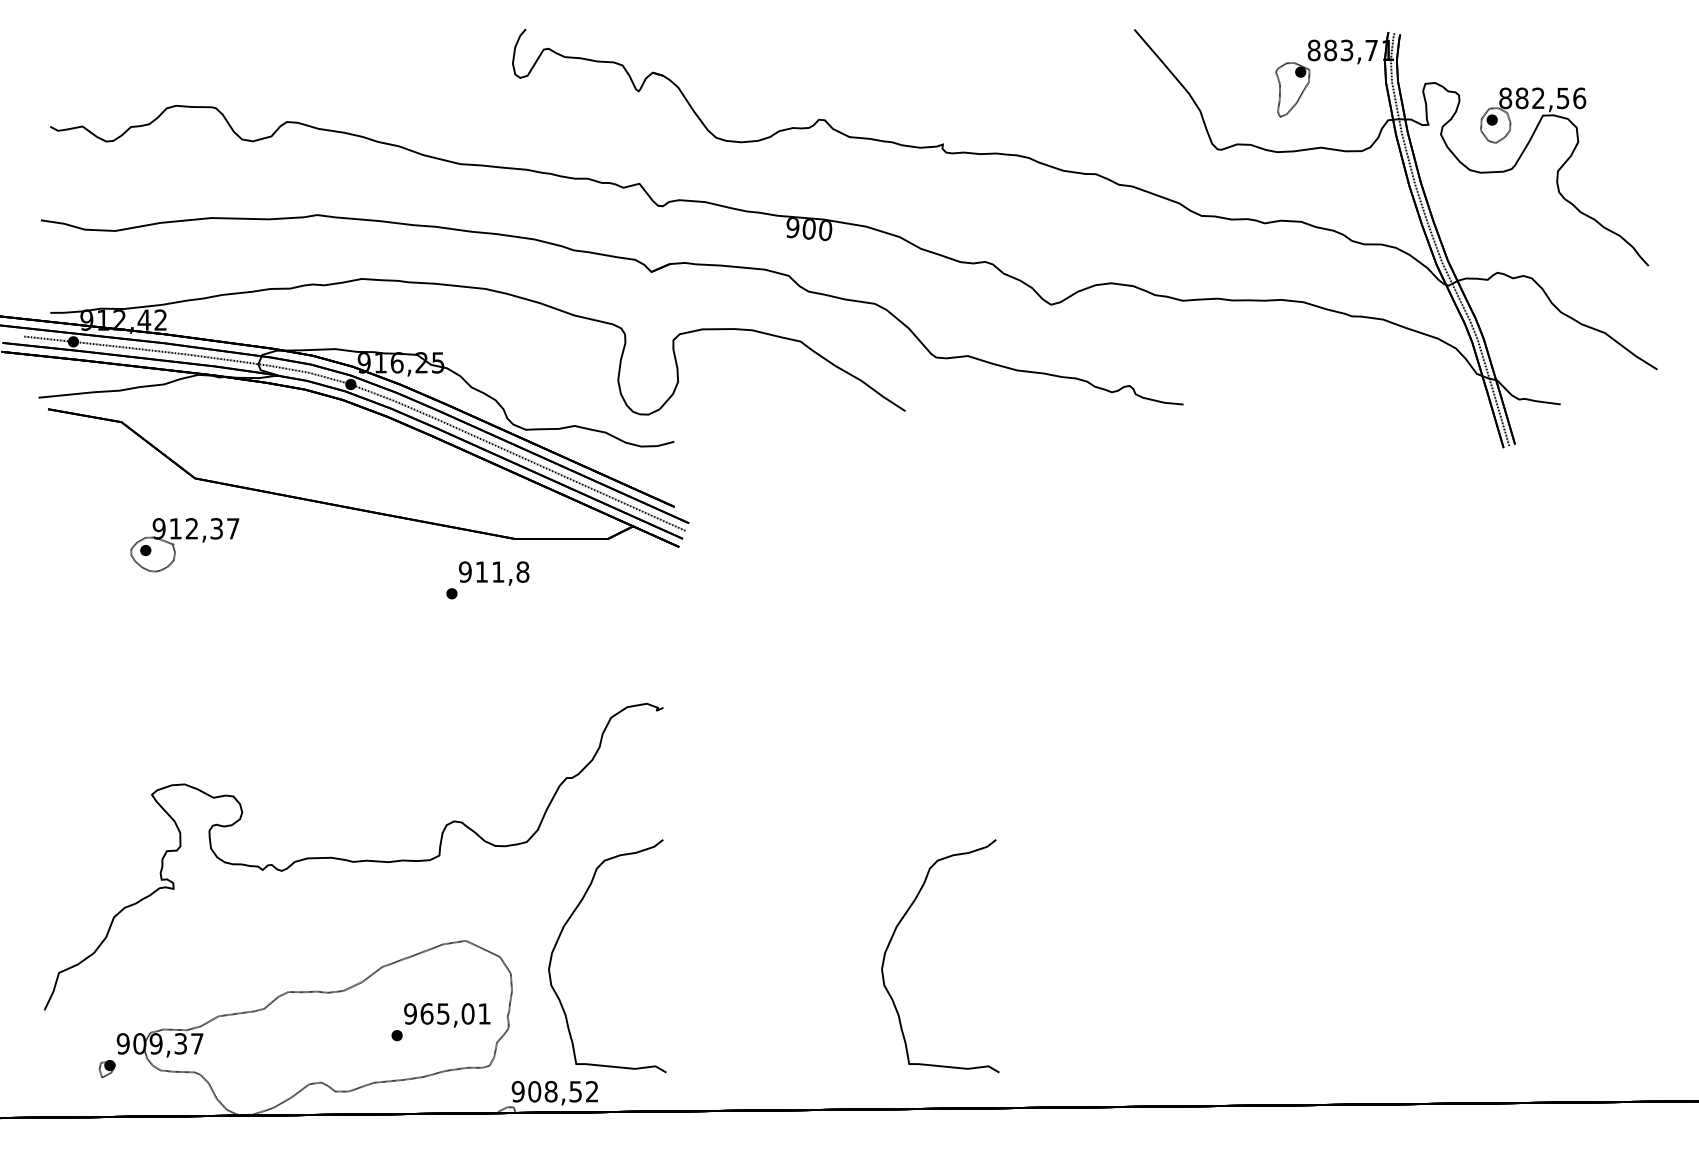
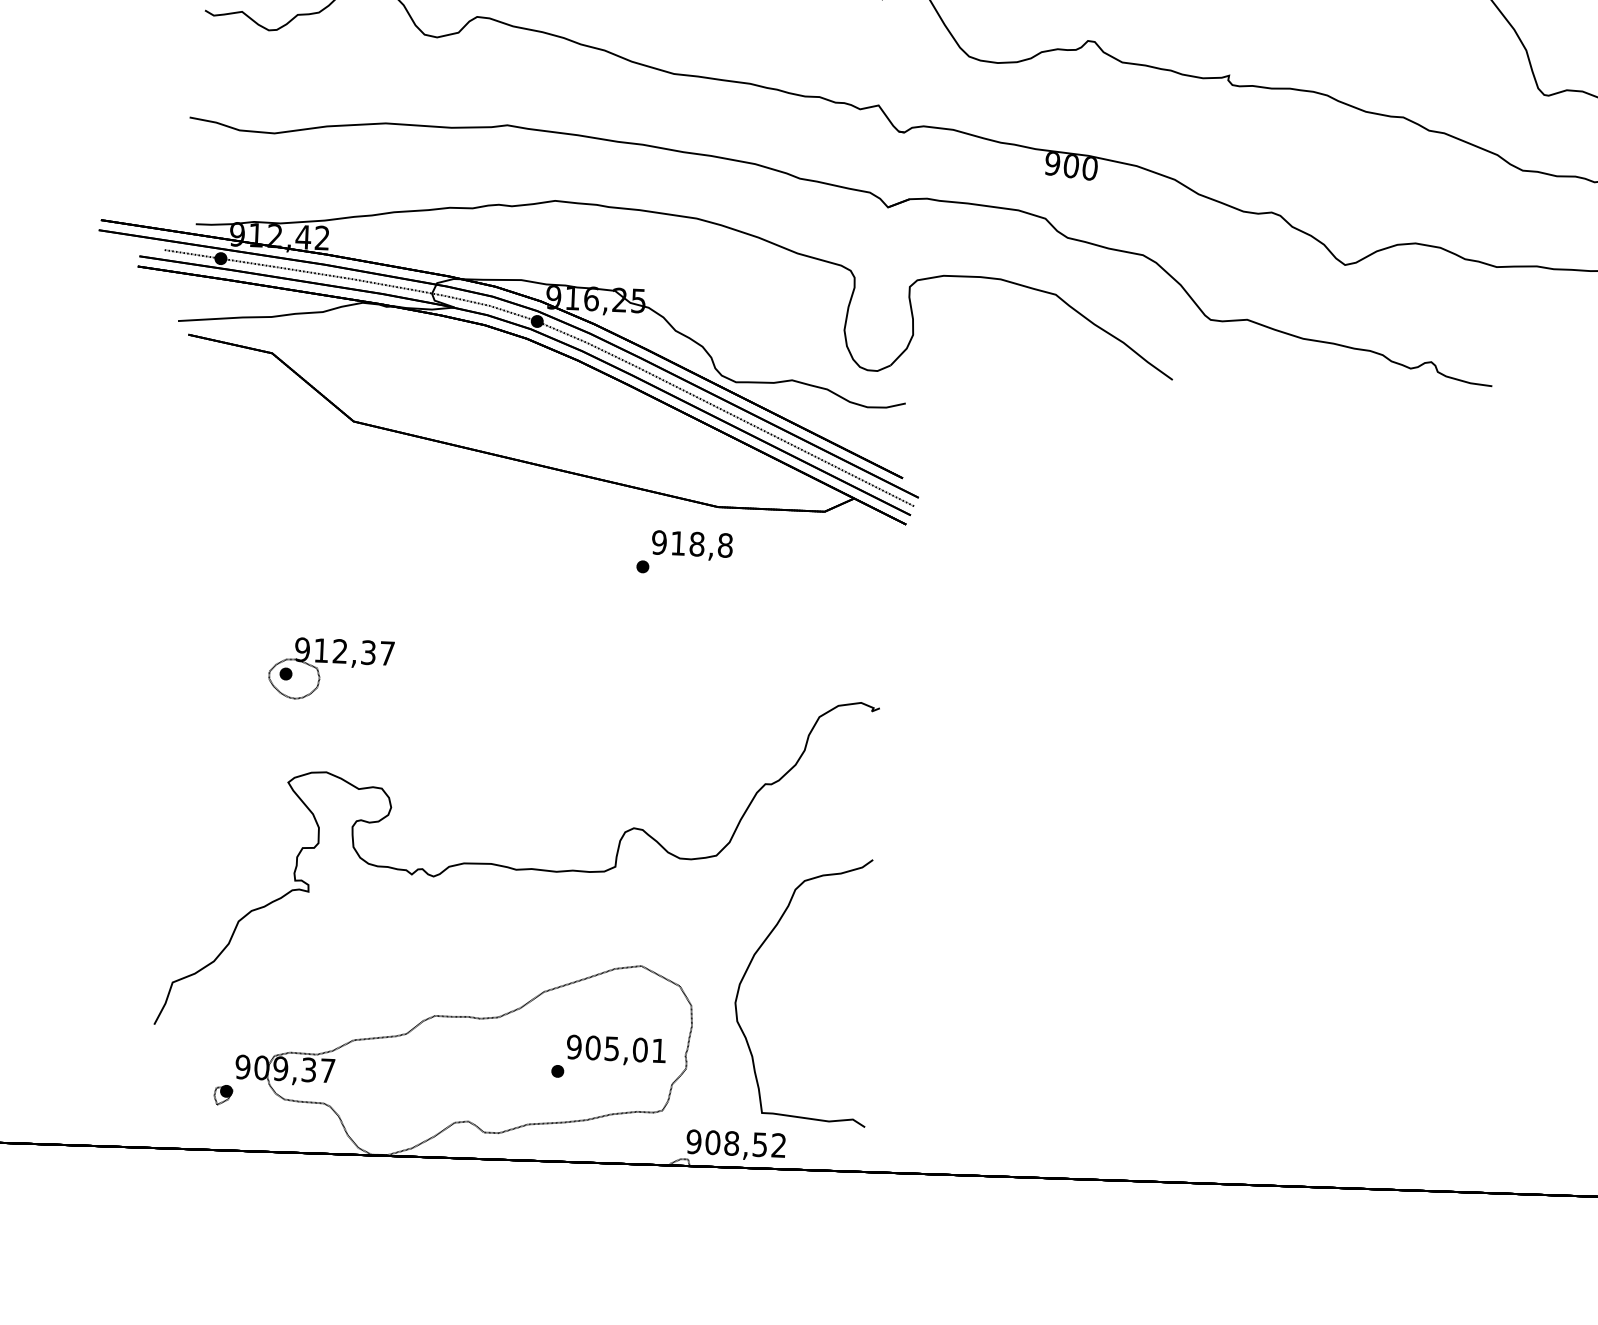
part: (186, 539) -> (333, 663), moved
text: (497, 571) -> (696, 543), 911,8 -> 918,8
curve: (894, 934) -> (1133, 980), removed
text: (426, 1013) -> (592, 1047), 965,01 -> 905,01

